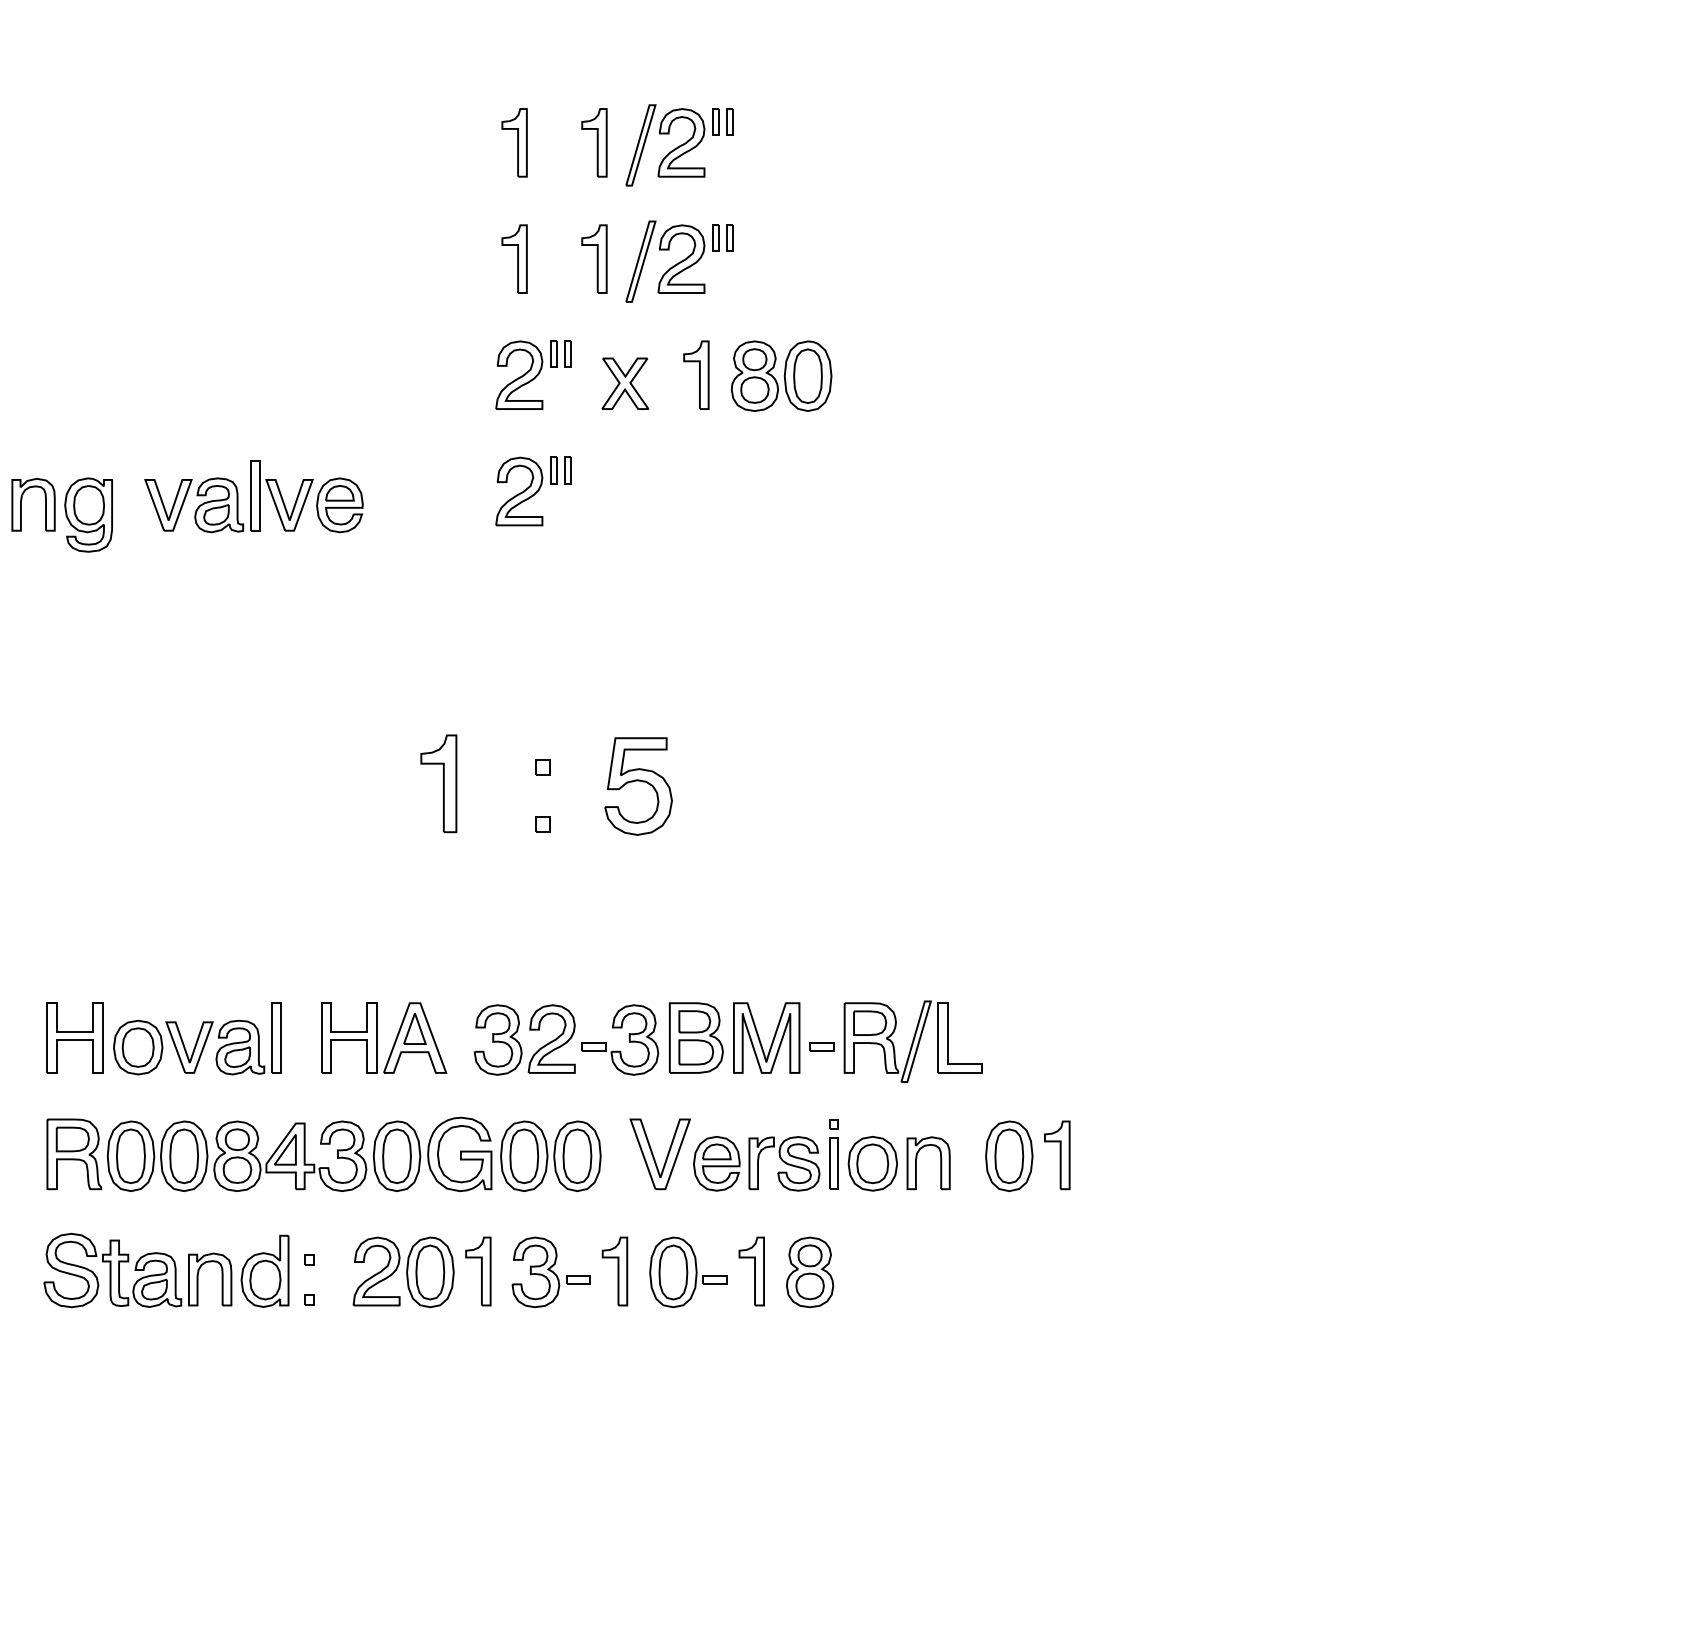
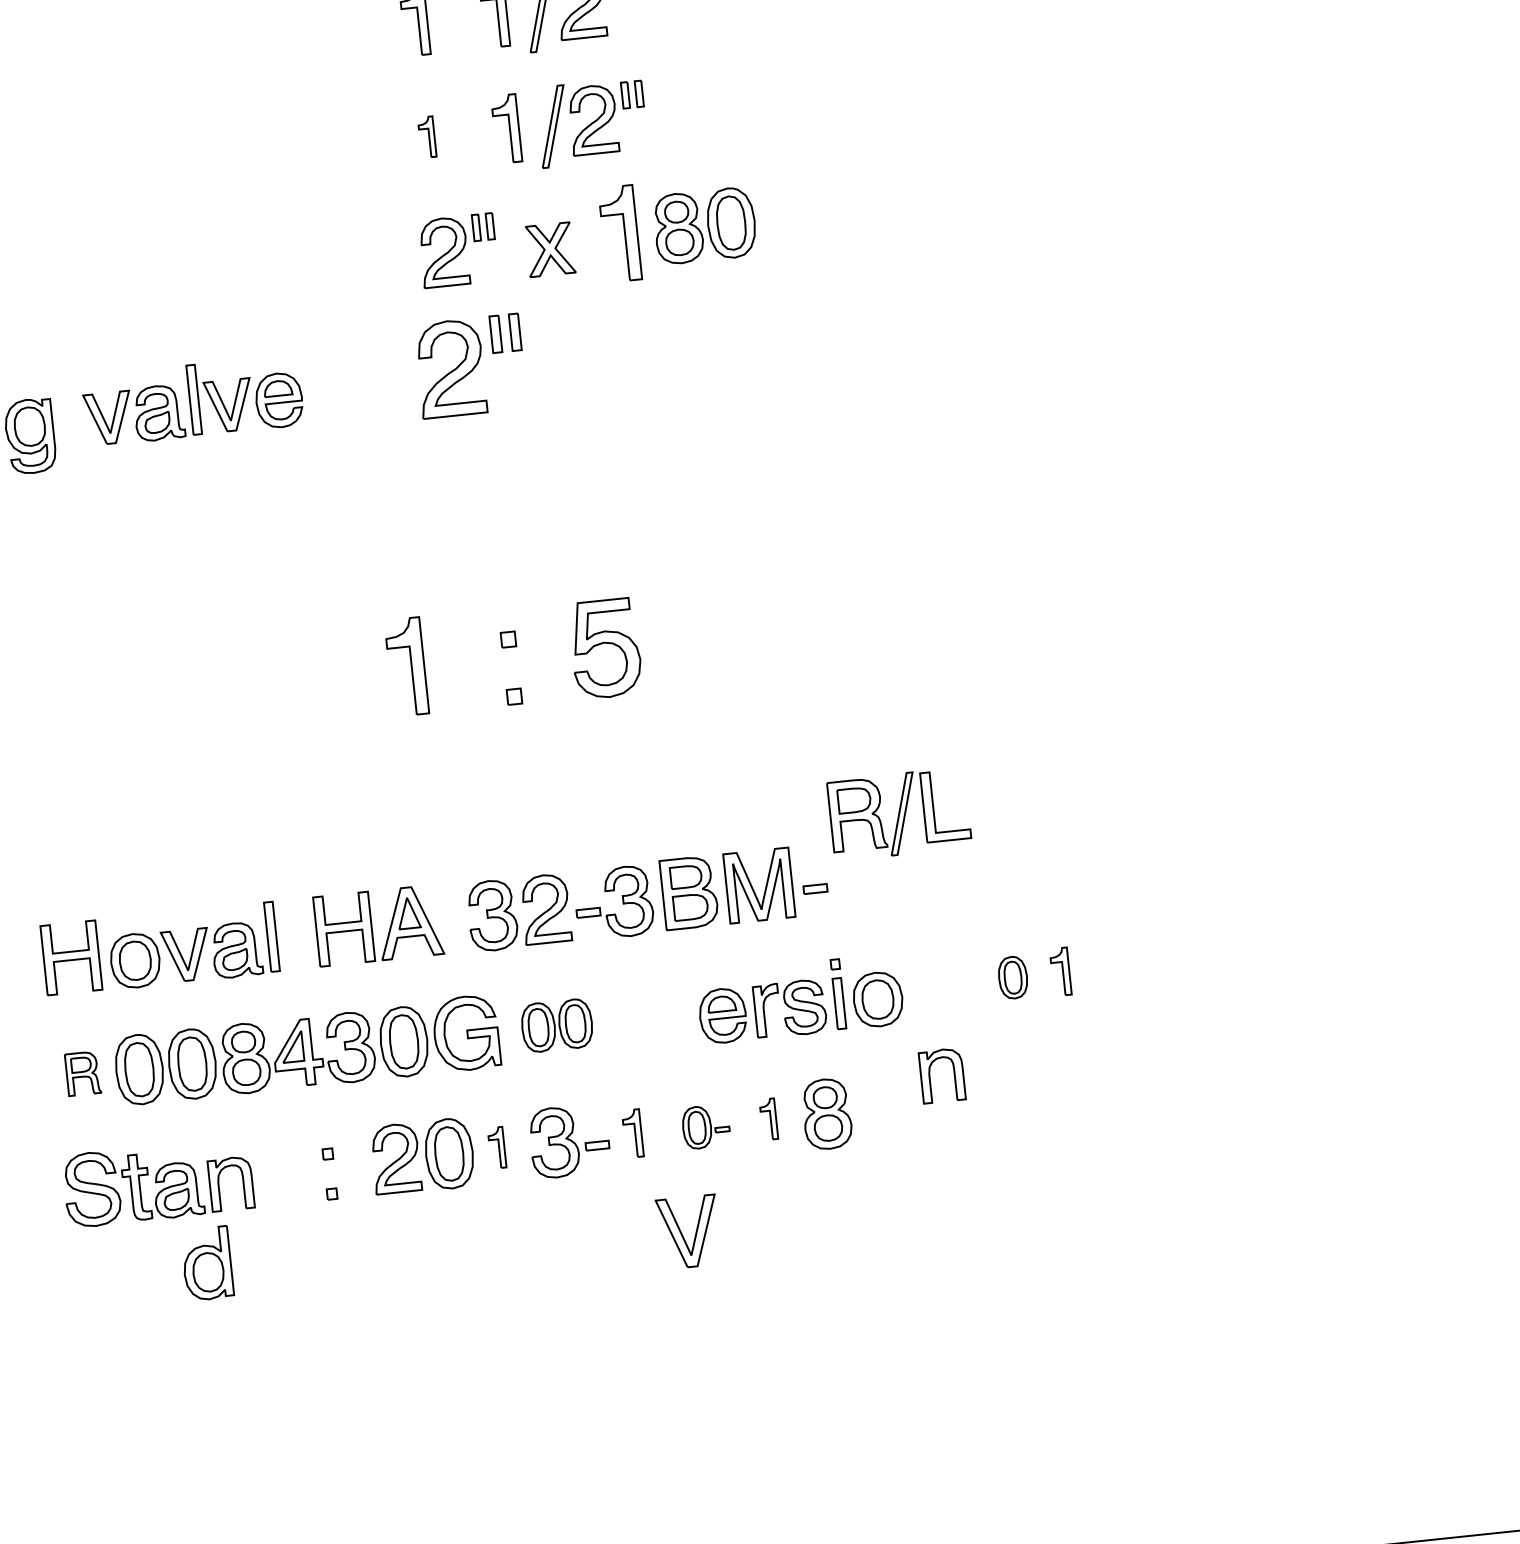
part: (514, 258) -> (427, 136), size x0.6
part: (696, 374) -> (620, 233), size x1.4
part: (533, 491) -> (470, 366), size x1.4
part: (912, 1041) -> (898, 814), moved
part: (74, 1154) -> (83, 1073), size x0.6
part: (659, 1154) -> (688, 1232), moved
part: (550, 1155) -> (556, 1025), size x0.7
part: (1009, 1155) -> (1013, 977), size x0.6
part: (1057, 1155) -> (1060, 972), size x0.7
part: (916, 1163) -> (930, 1077), moved
part: (264, 1270) -> (206, 1262), moved
part: (478, 1271) -> (497, 1147), size x0.6
part: (614, 1271) -> (632, 1133), size x0.7
part: (751, 1271) -> (768, 1119), size x0.6
part: (688, 1272) -> (706, 1126), size x0.6

